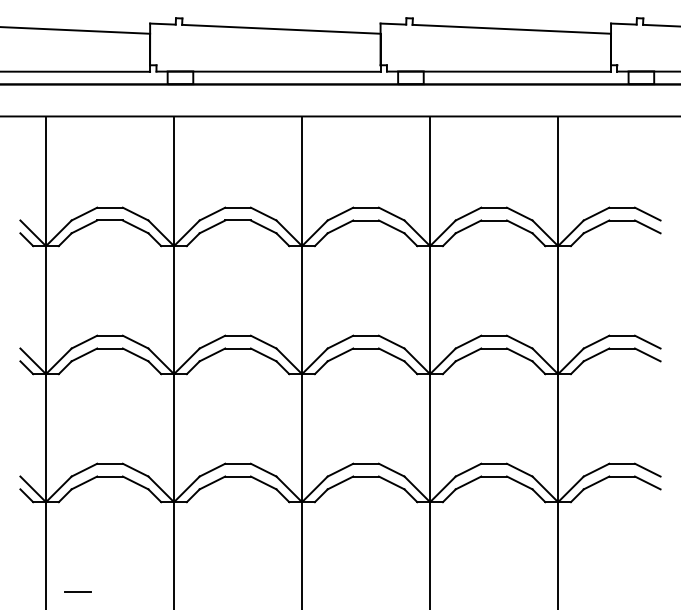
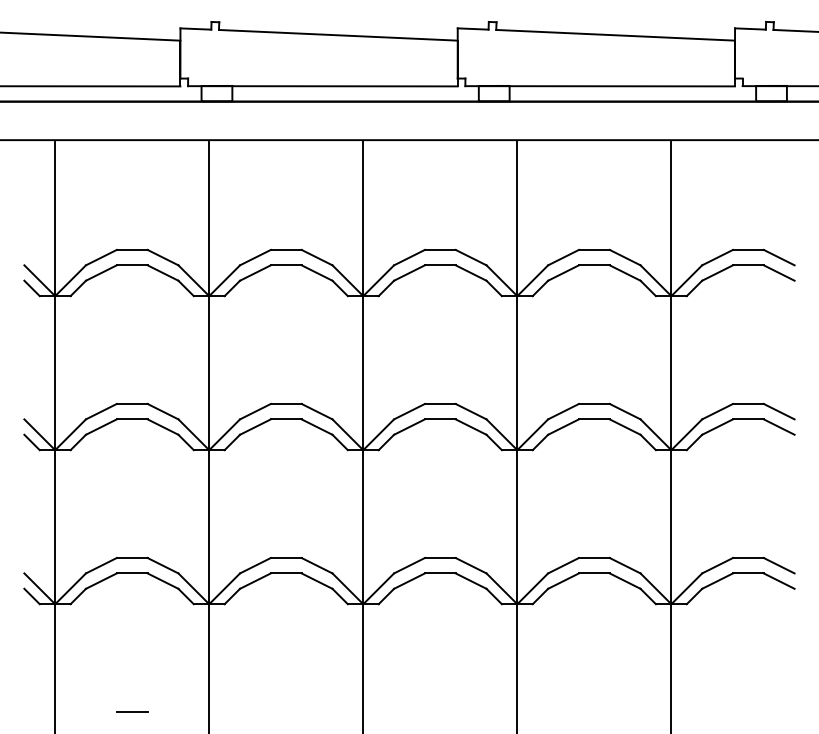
line: (77, 591) -> (131, 711), moved

